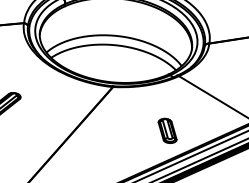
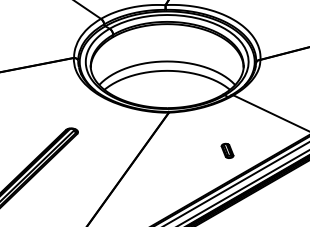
part: (167, 130) -> (227, 150), size x0.6

